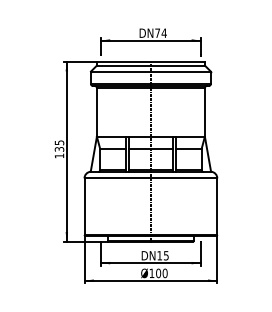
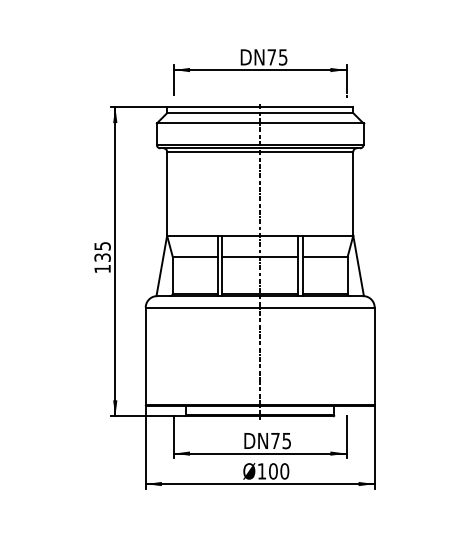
text: (163, 32) -> (281, 56), 74 -> 75
text: (159, 255) -> (275, 440), 15 -> 75

